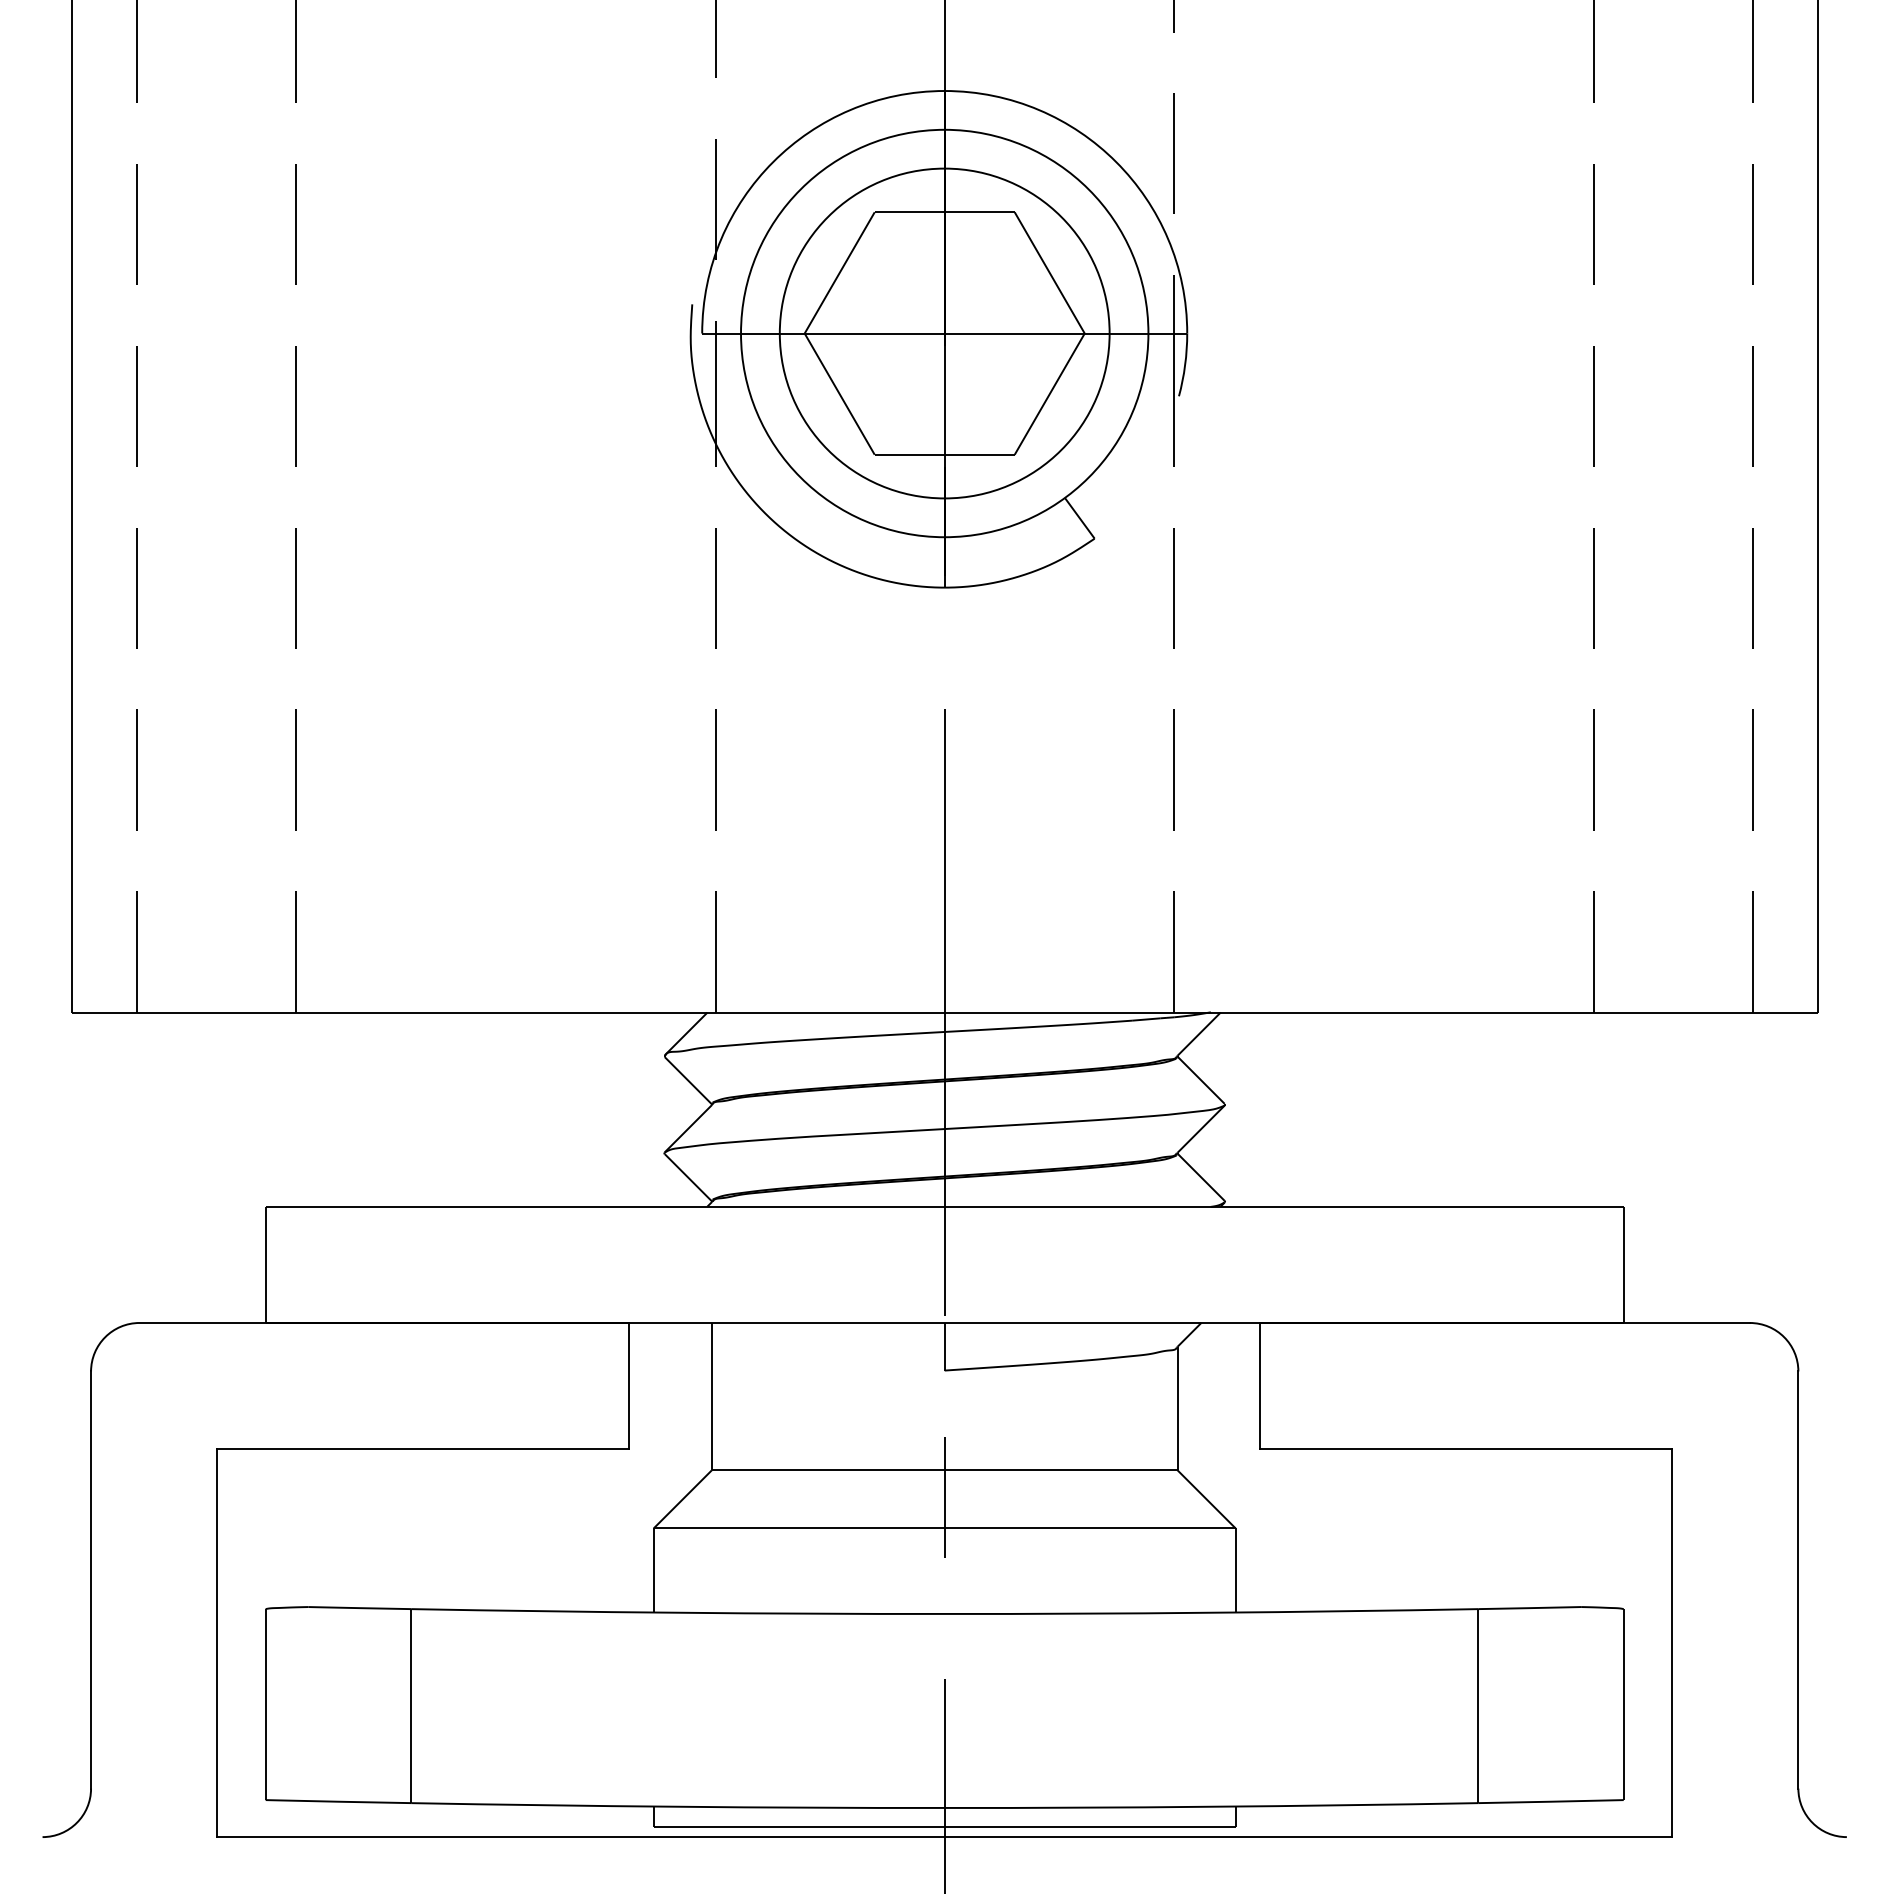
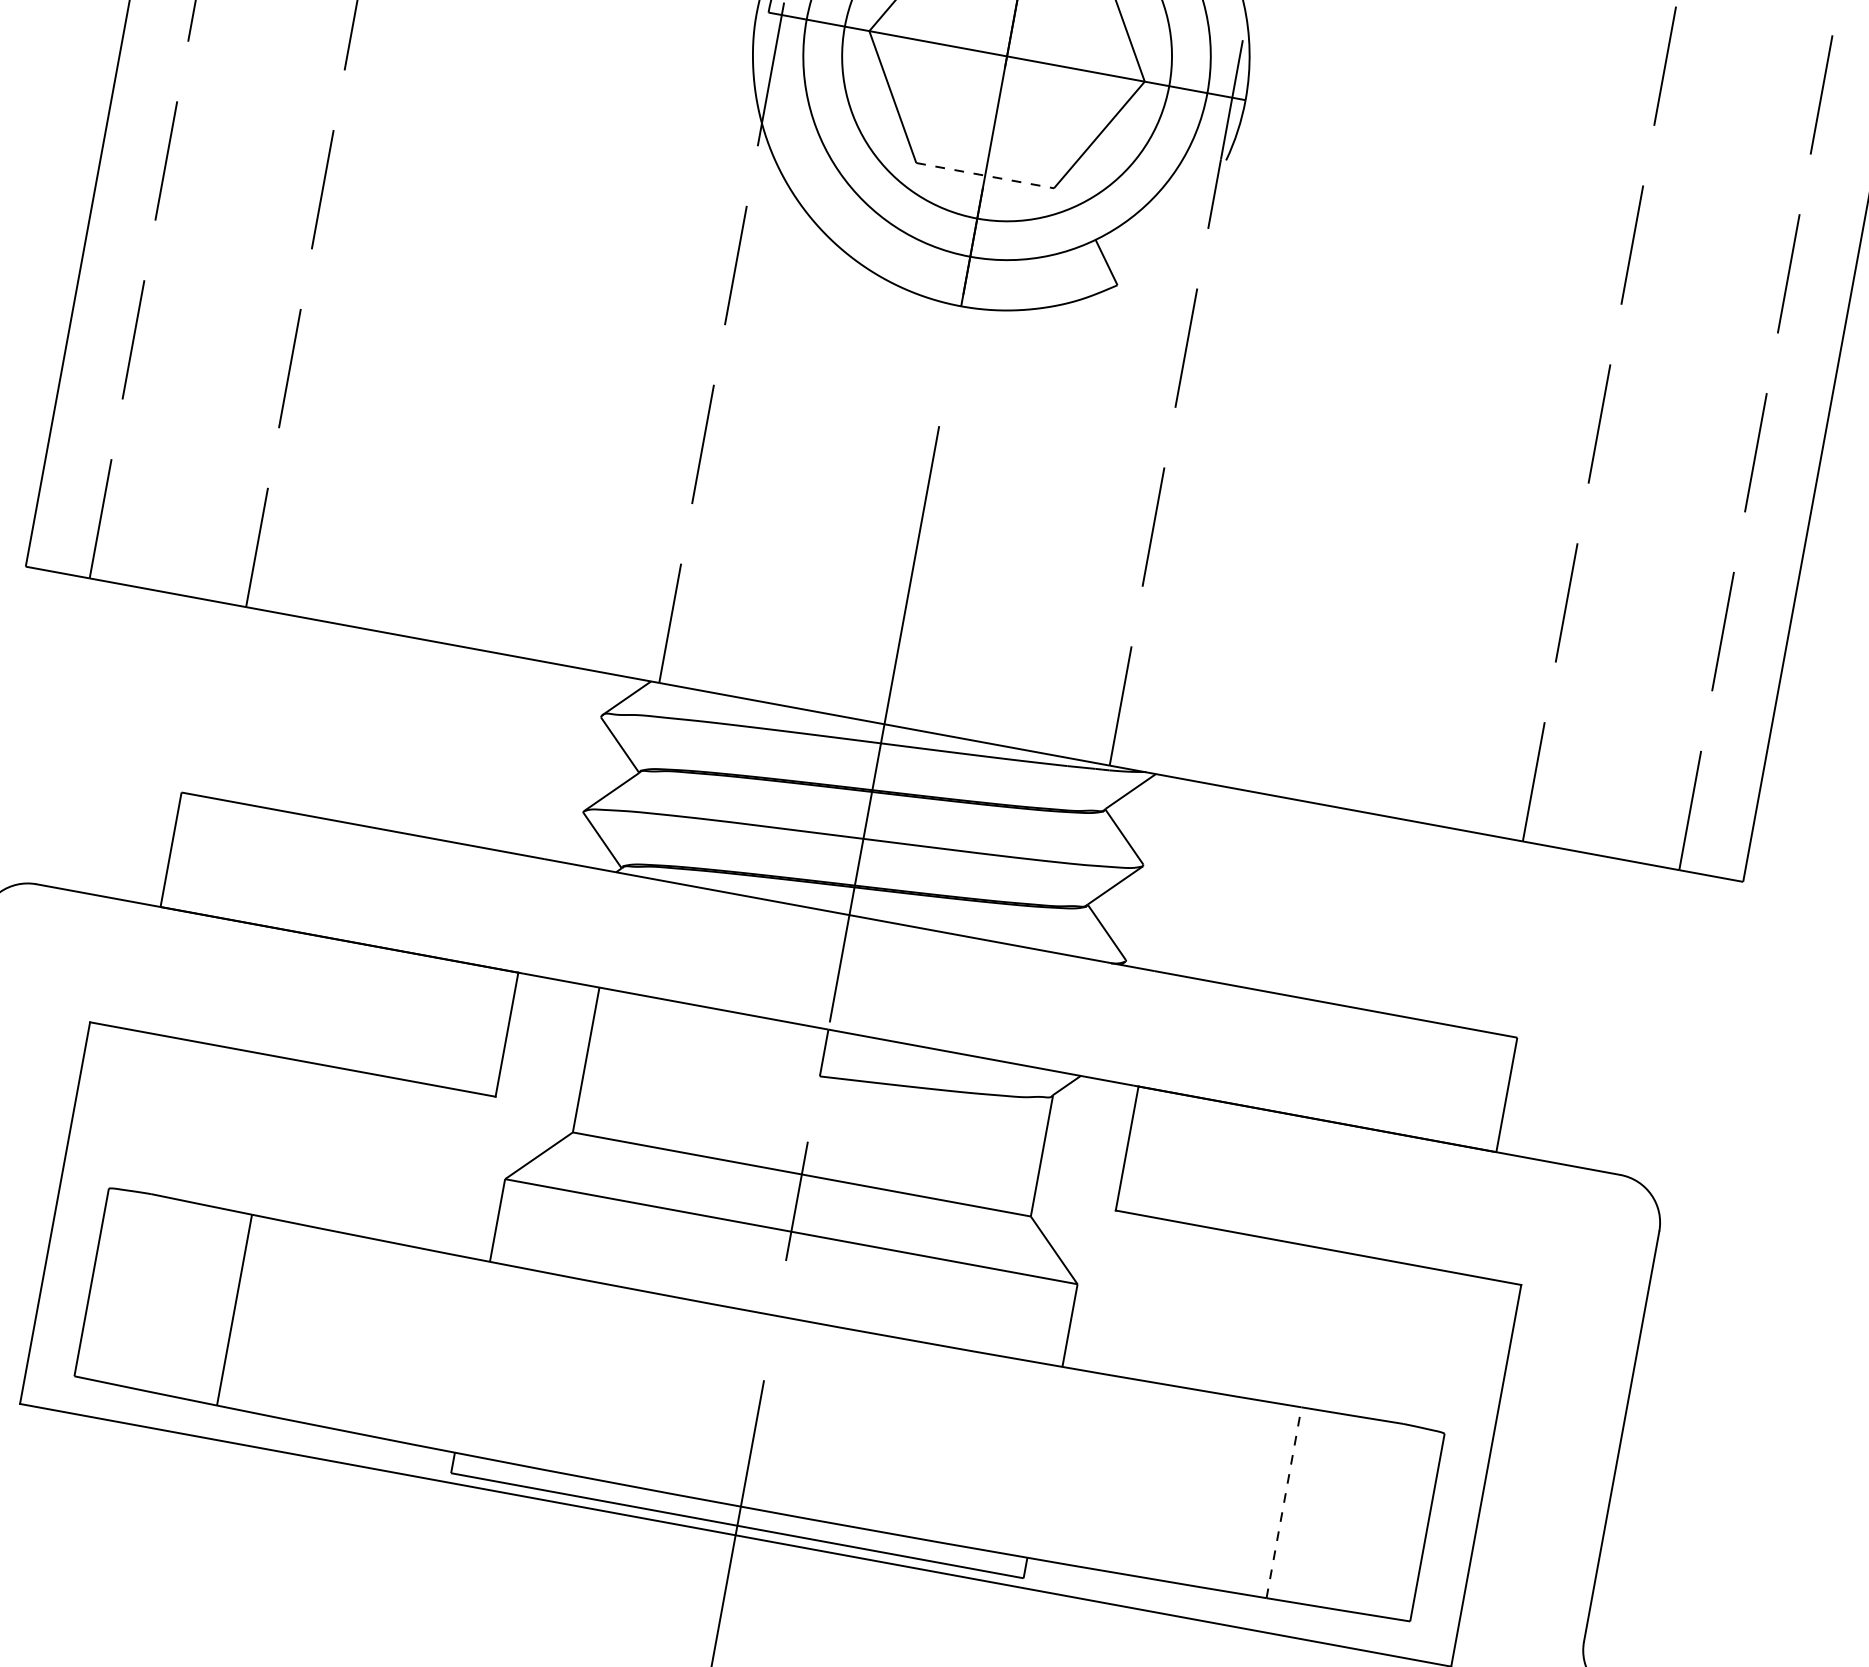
line: (945, 454) -> (986, 175), solid -> dashed
line: (1478, 1705) -> (1284, 1502), solid -> dashed

